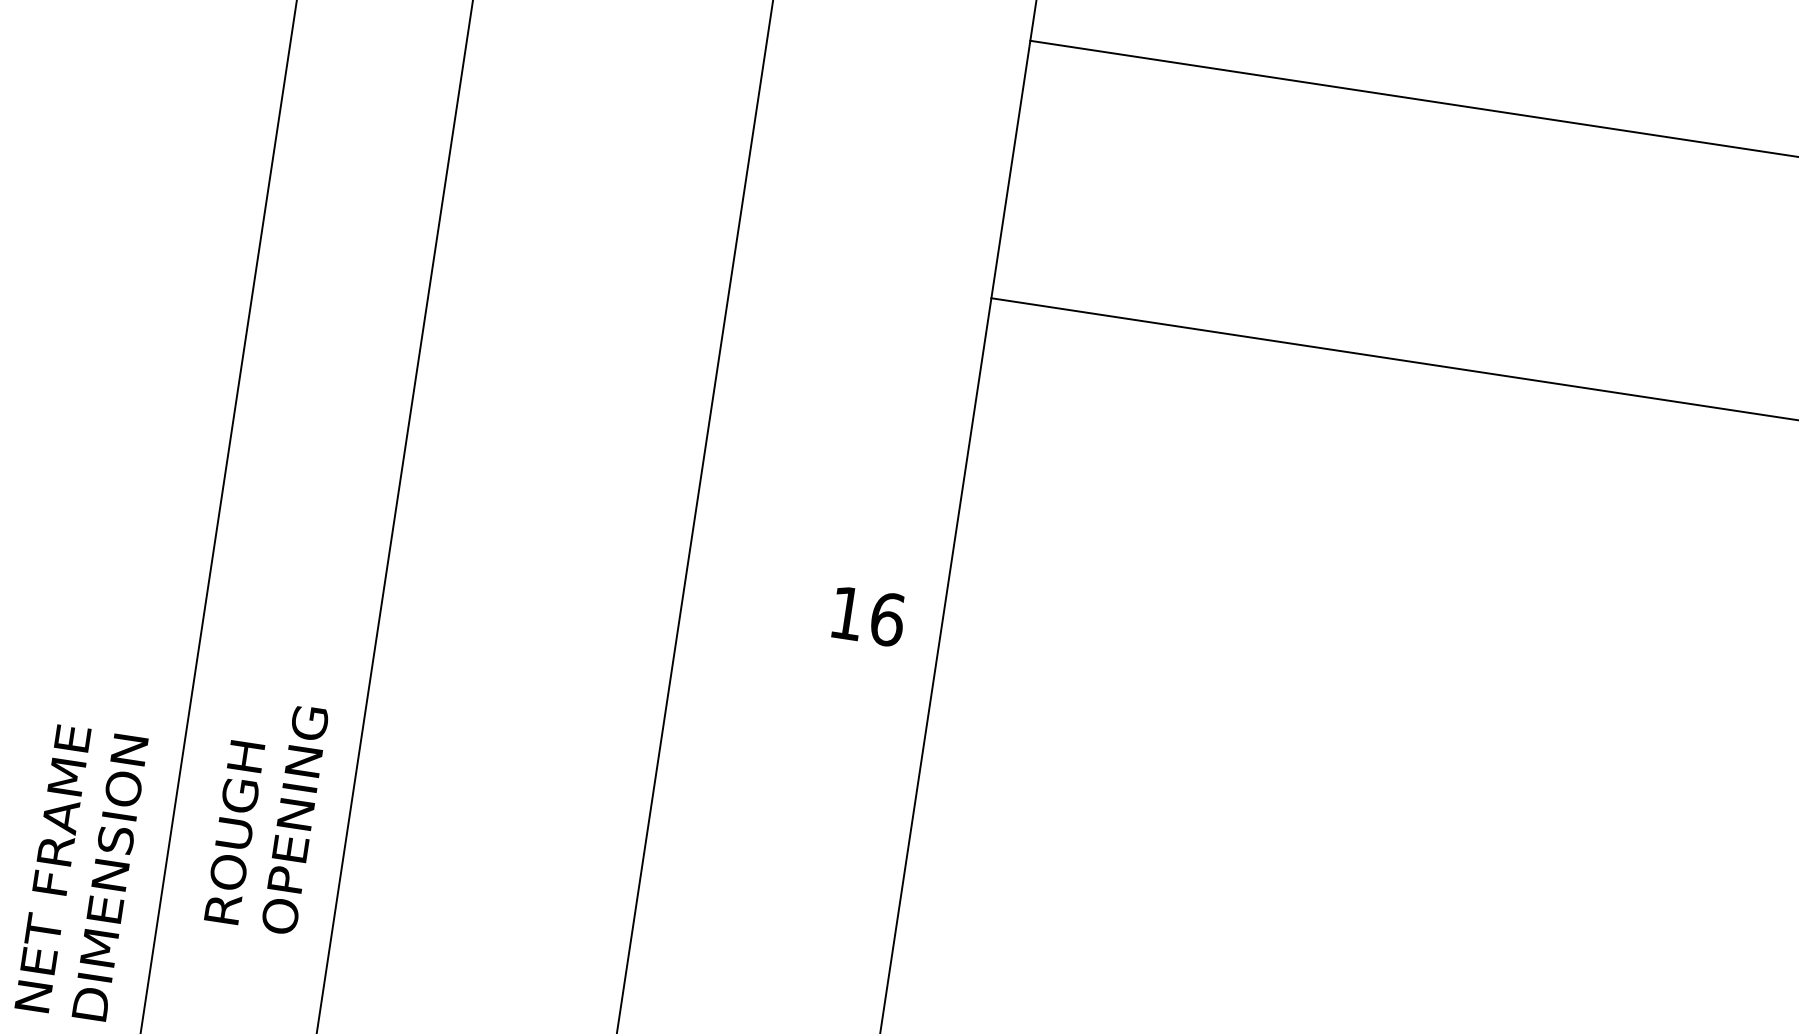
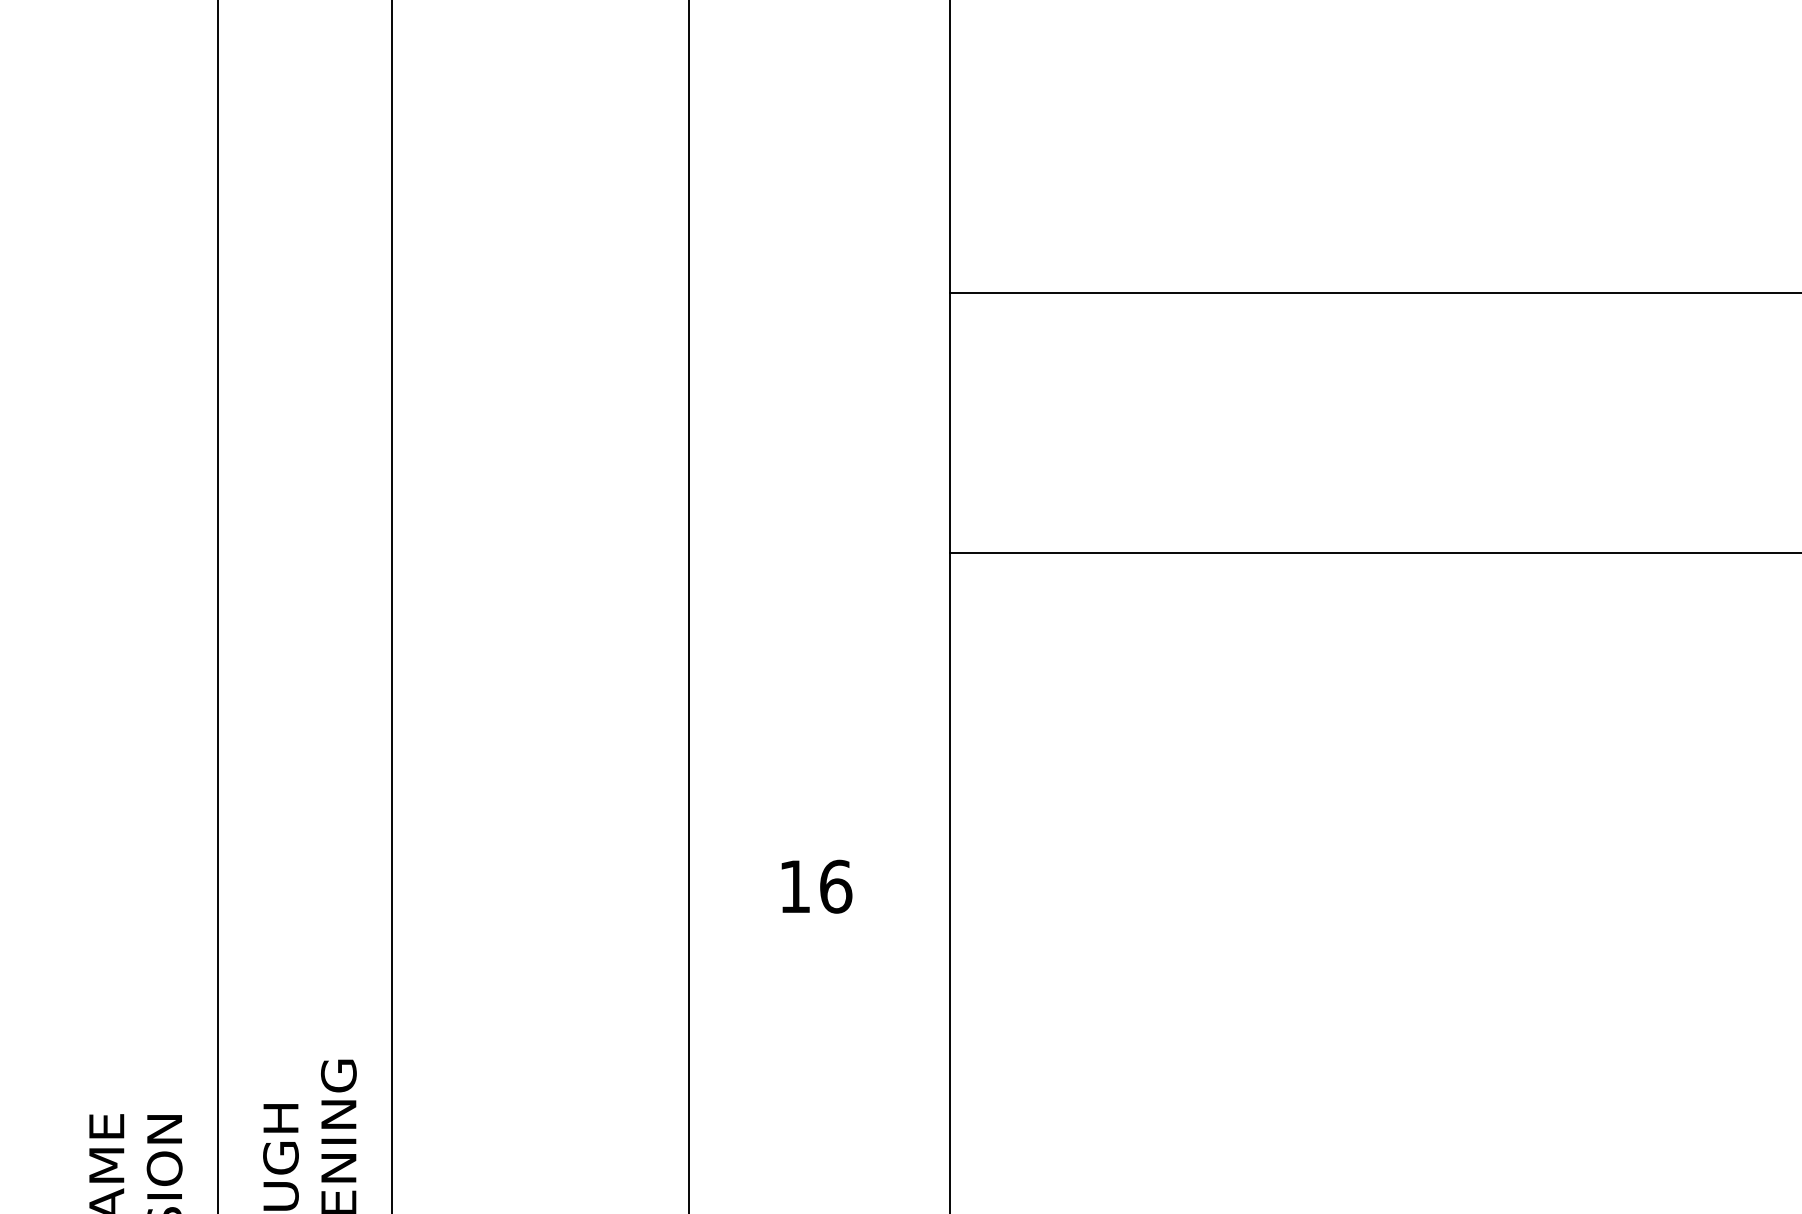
text: (868, 616) -> (816, 886), moved

